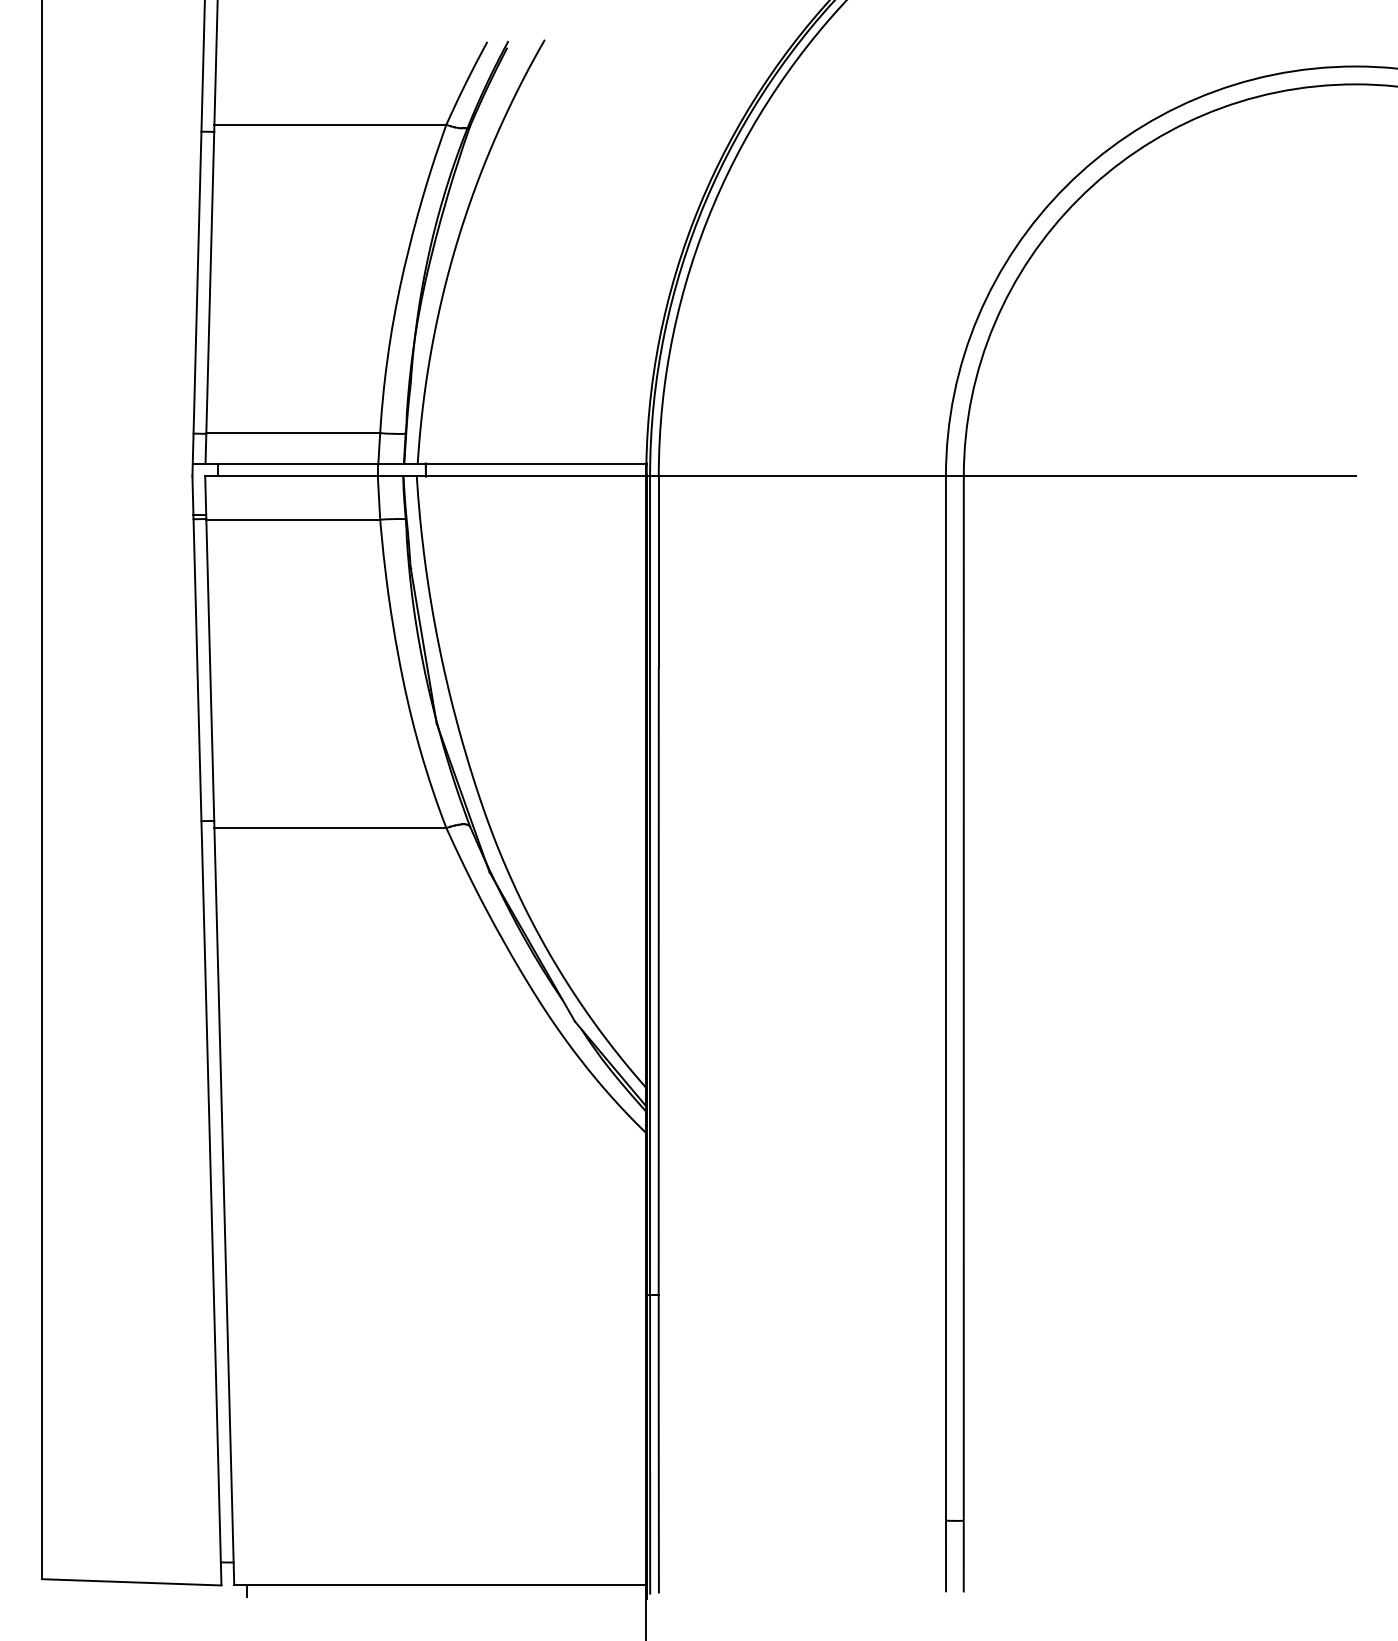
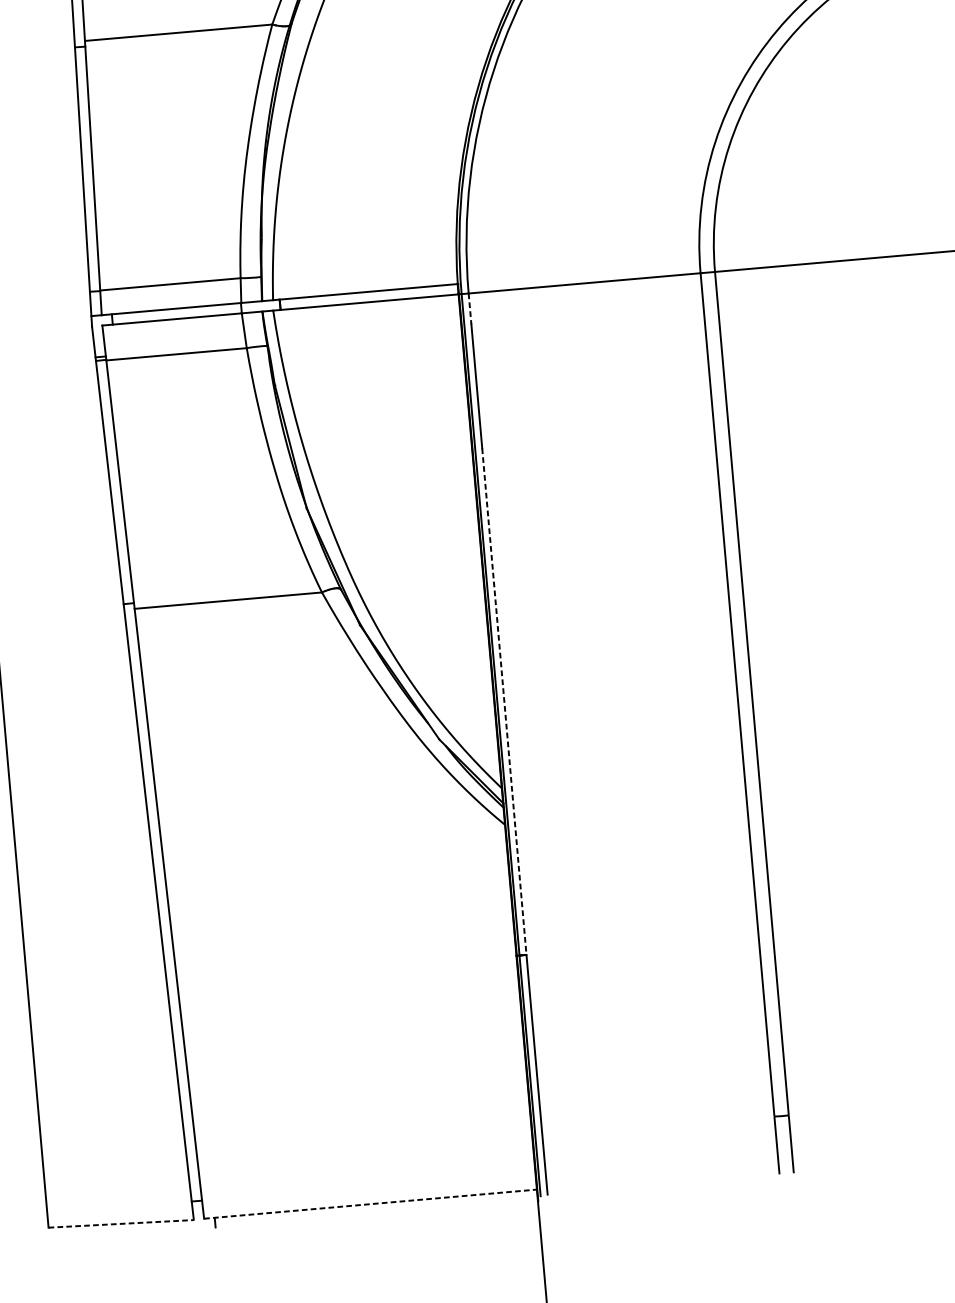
line: (658, 496) -> (469, 309), solid -> dashed
line: (658, 981) -> (504, 701), solid -> dashed
line: (131, 1582) -> (120, 1224), solid -> dashed
line: (440, 1584) -> (370, 1203), solid -> dashed

